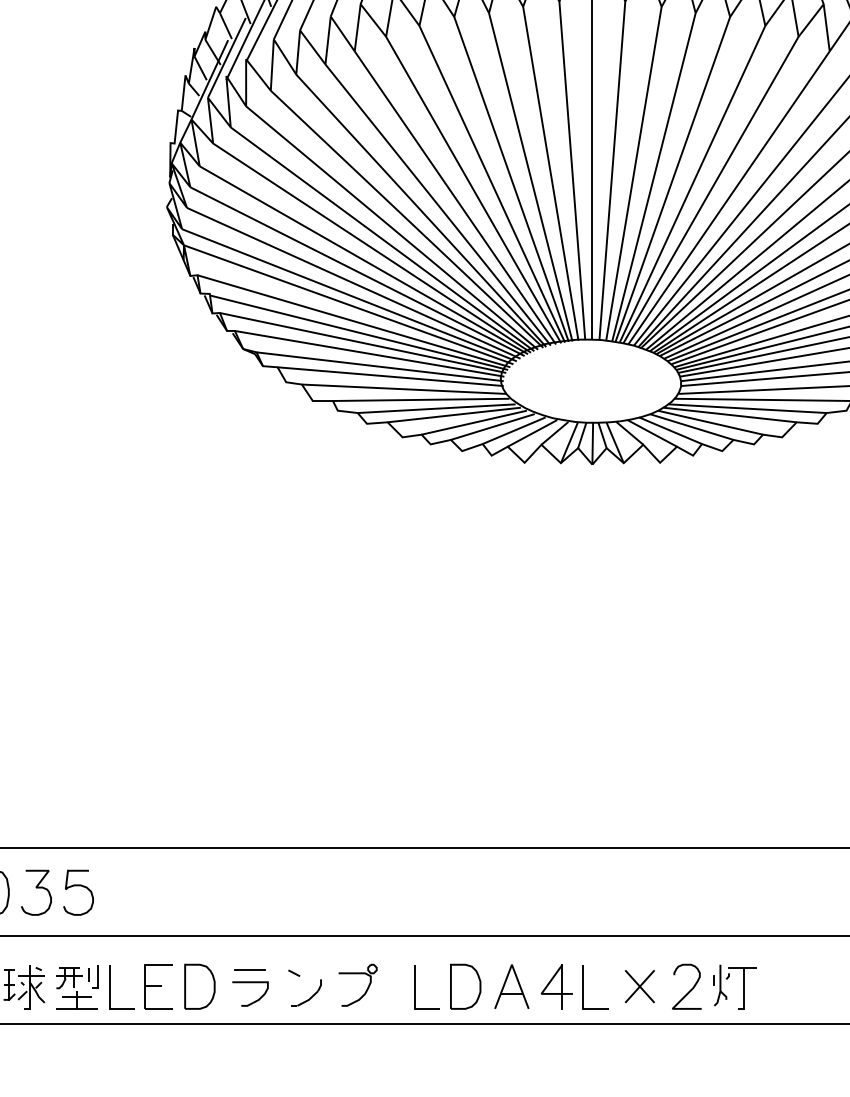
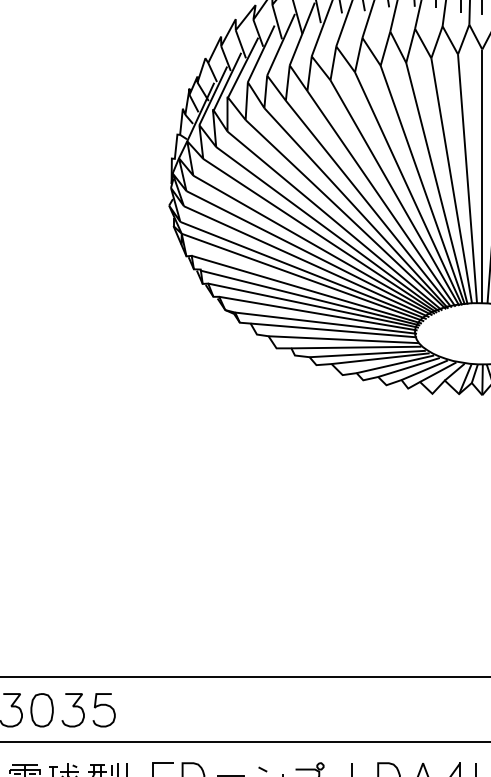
line: (249, 970) -> (229, 767), removed

